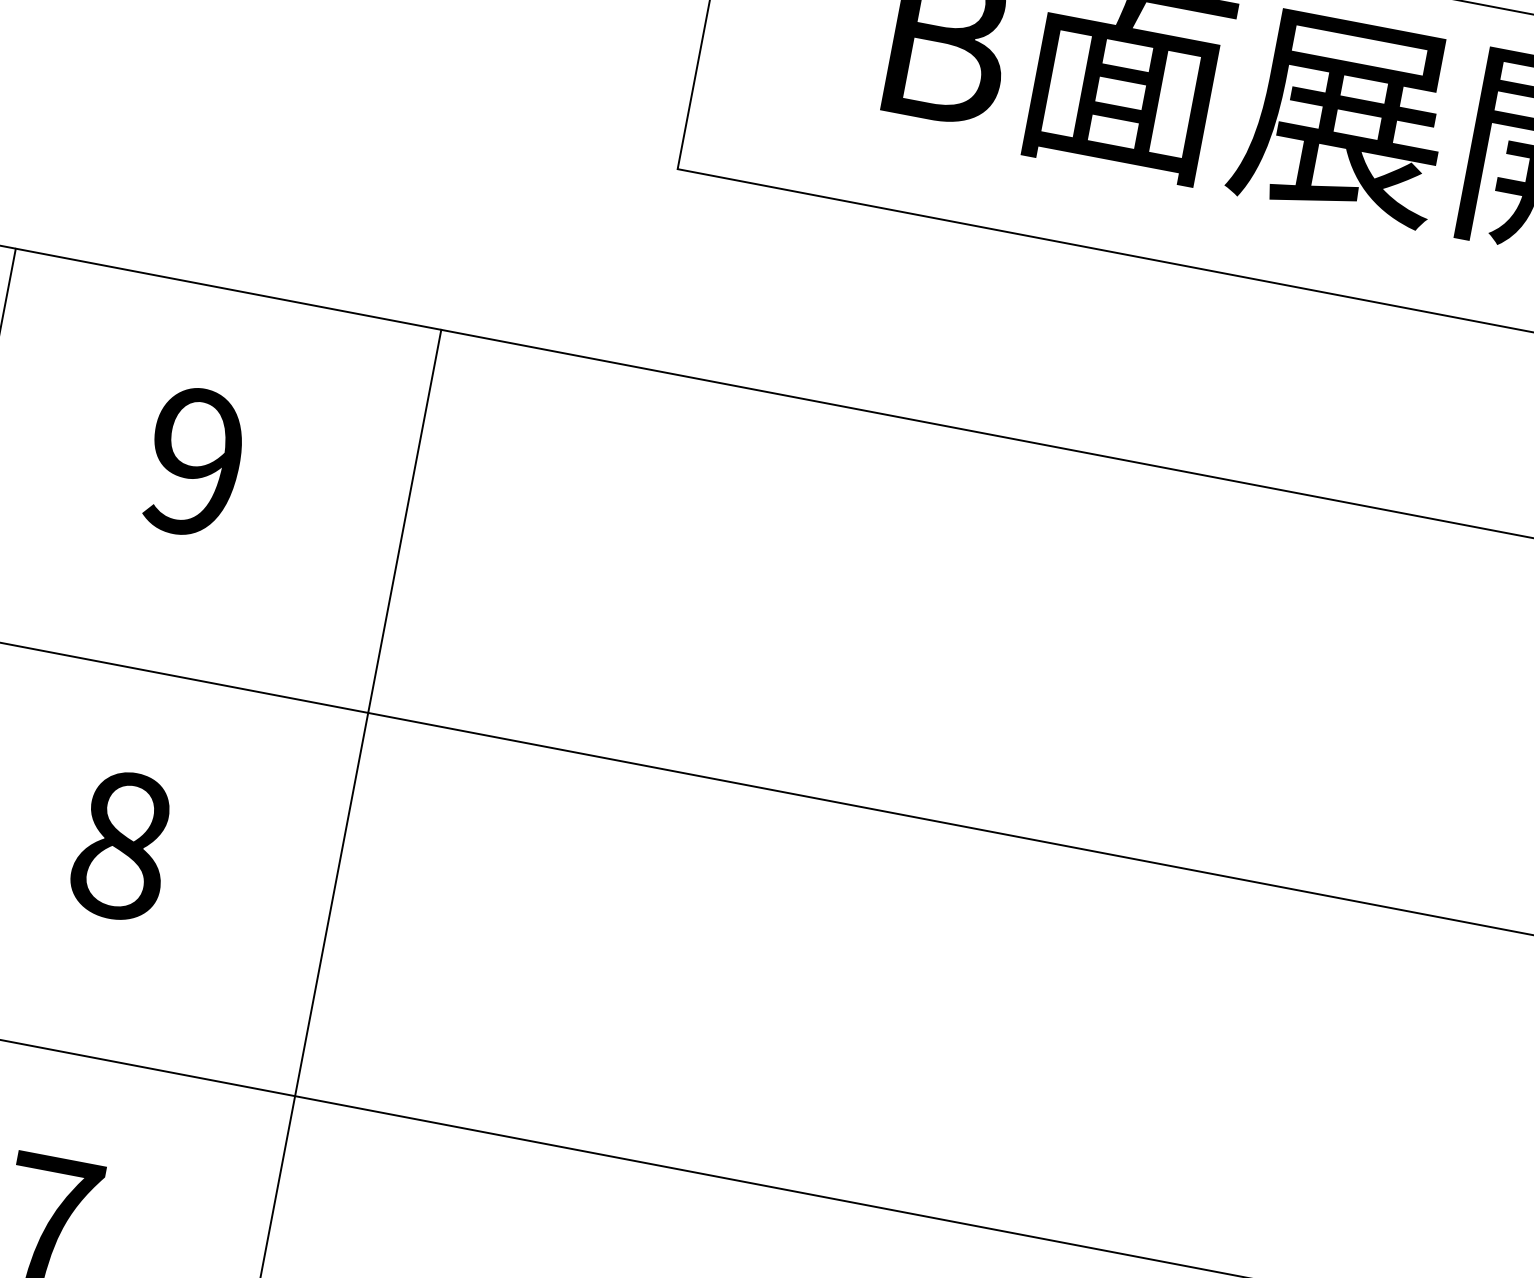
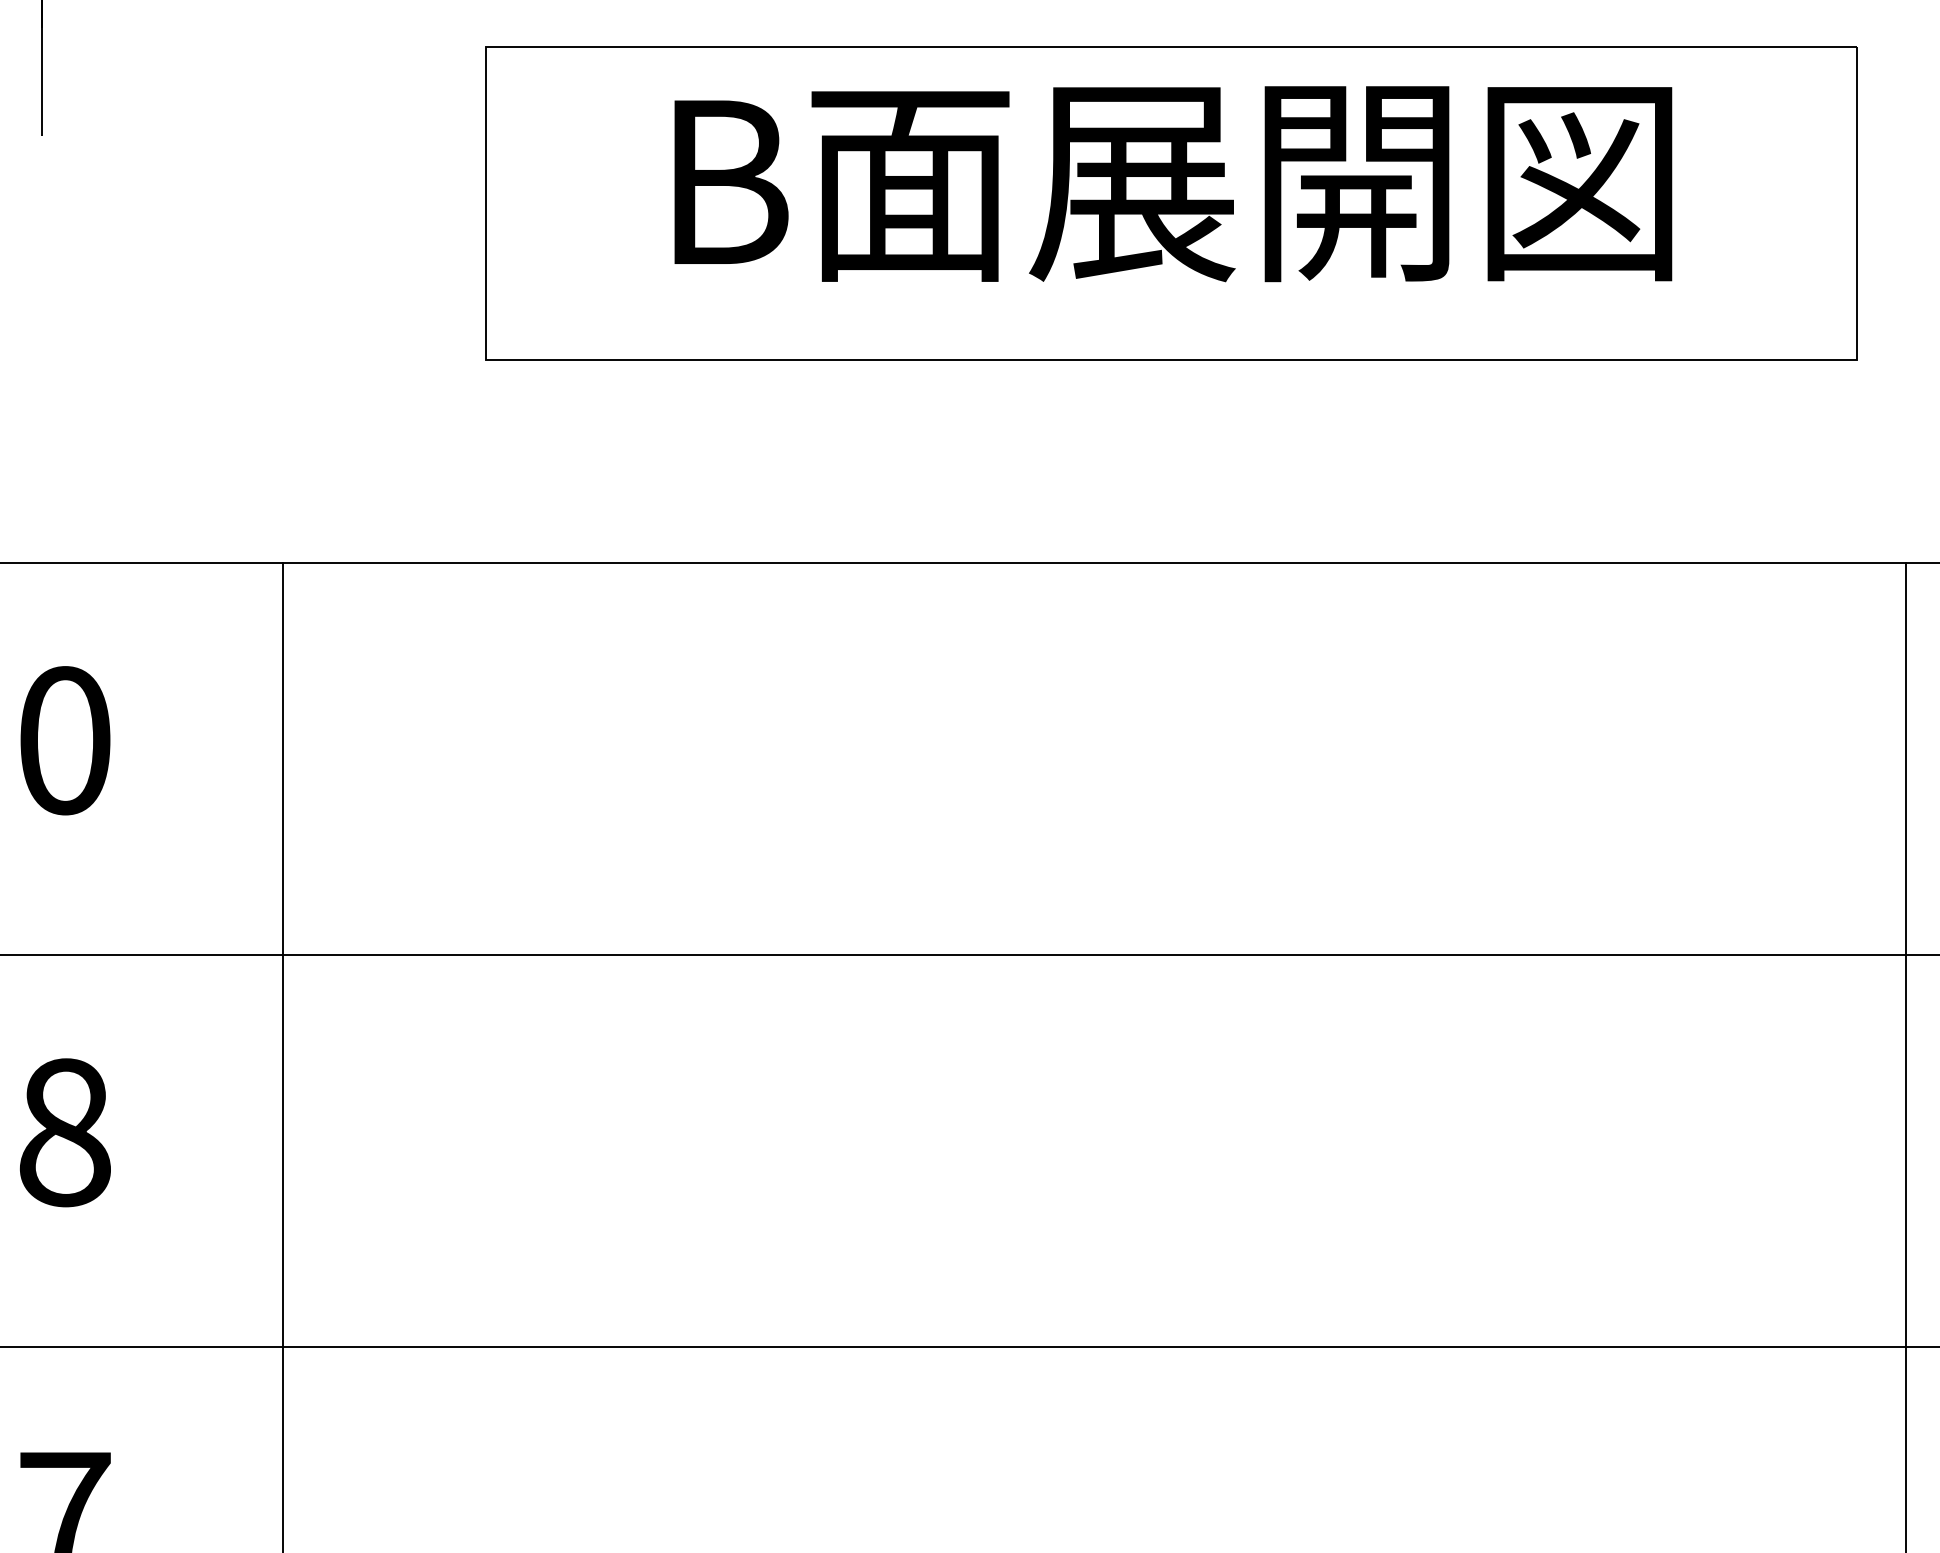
text: (194, 462) -> (64, 740), 9 -> 0

